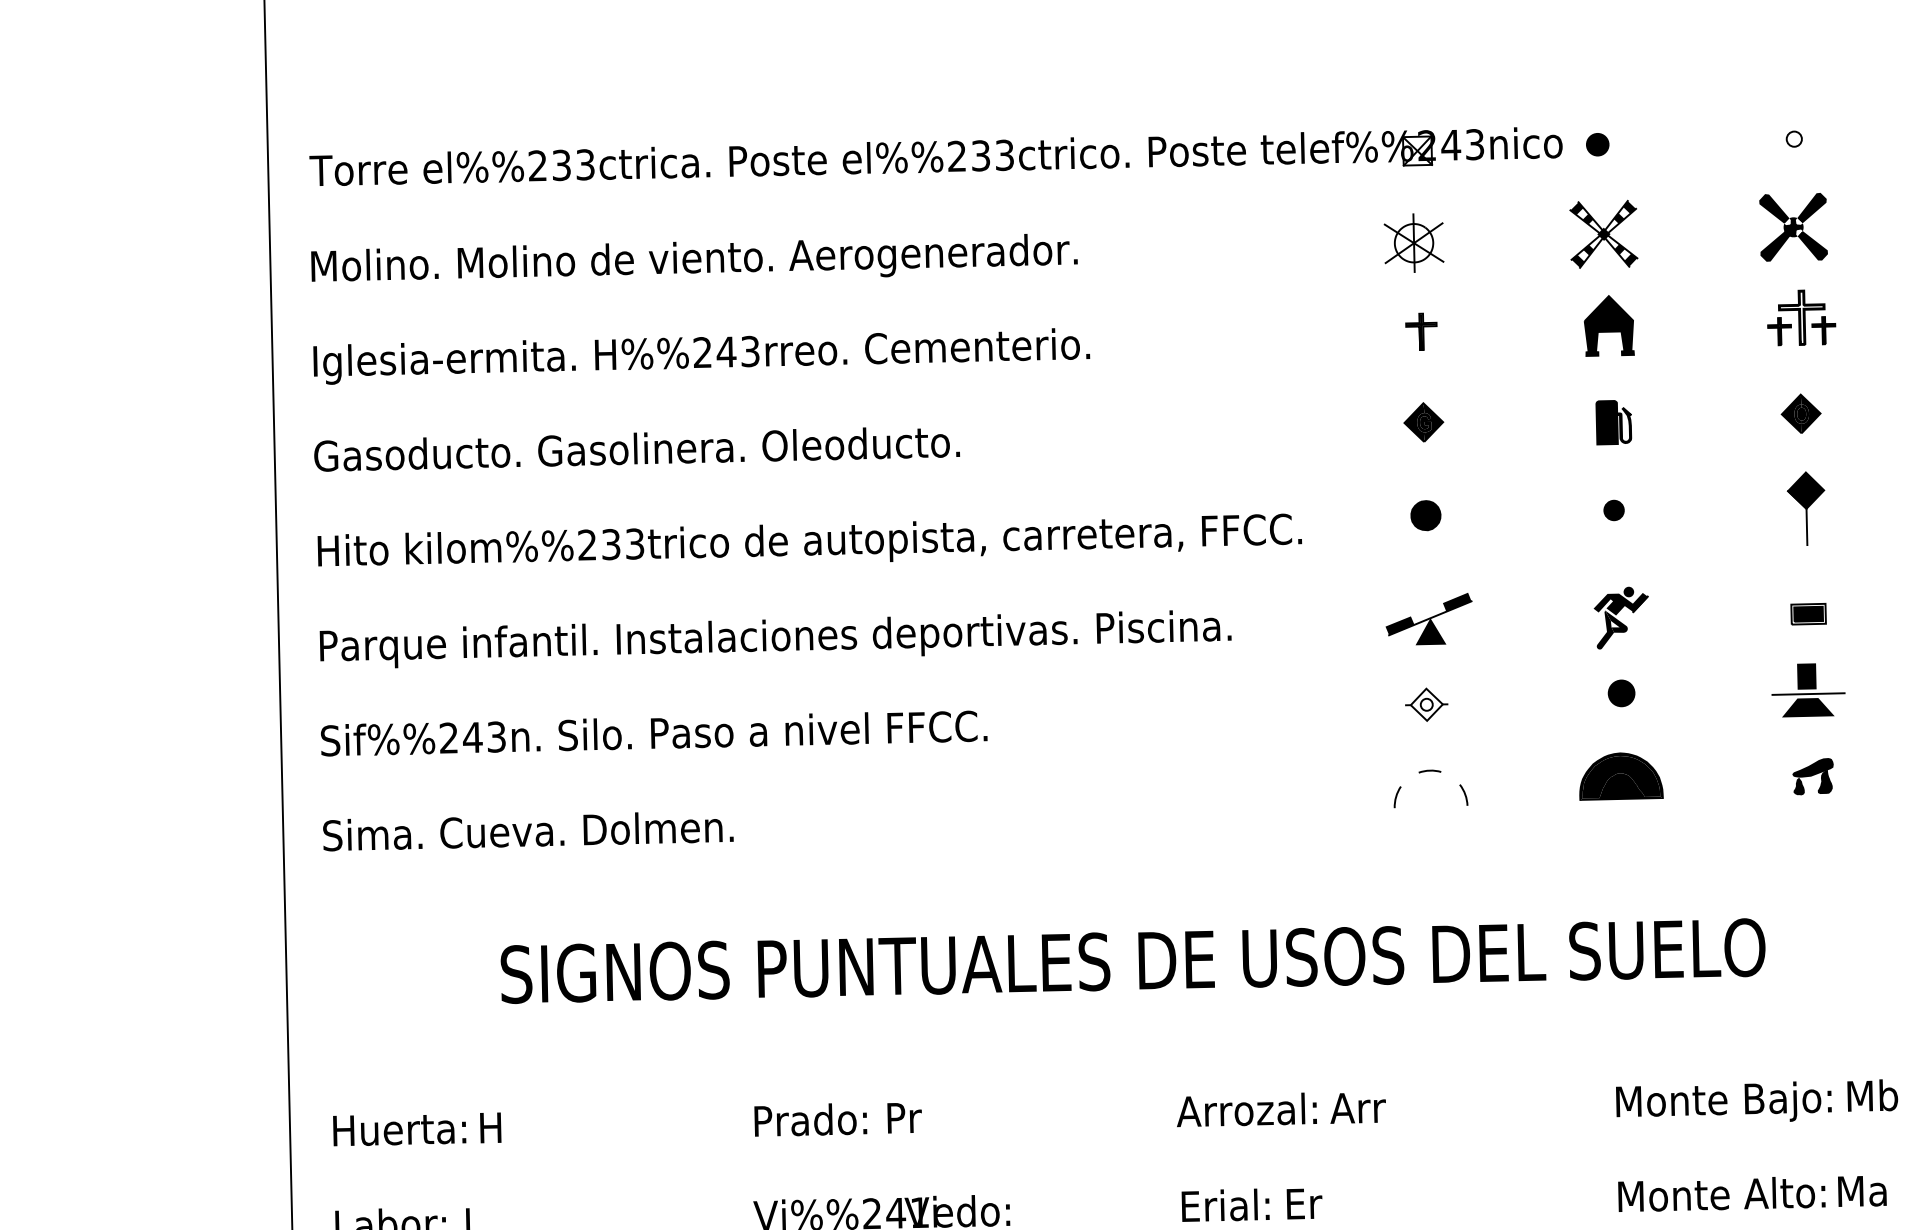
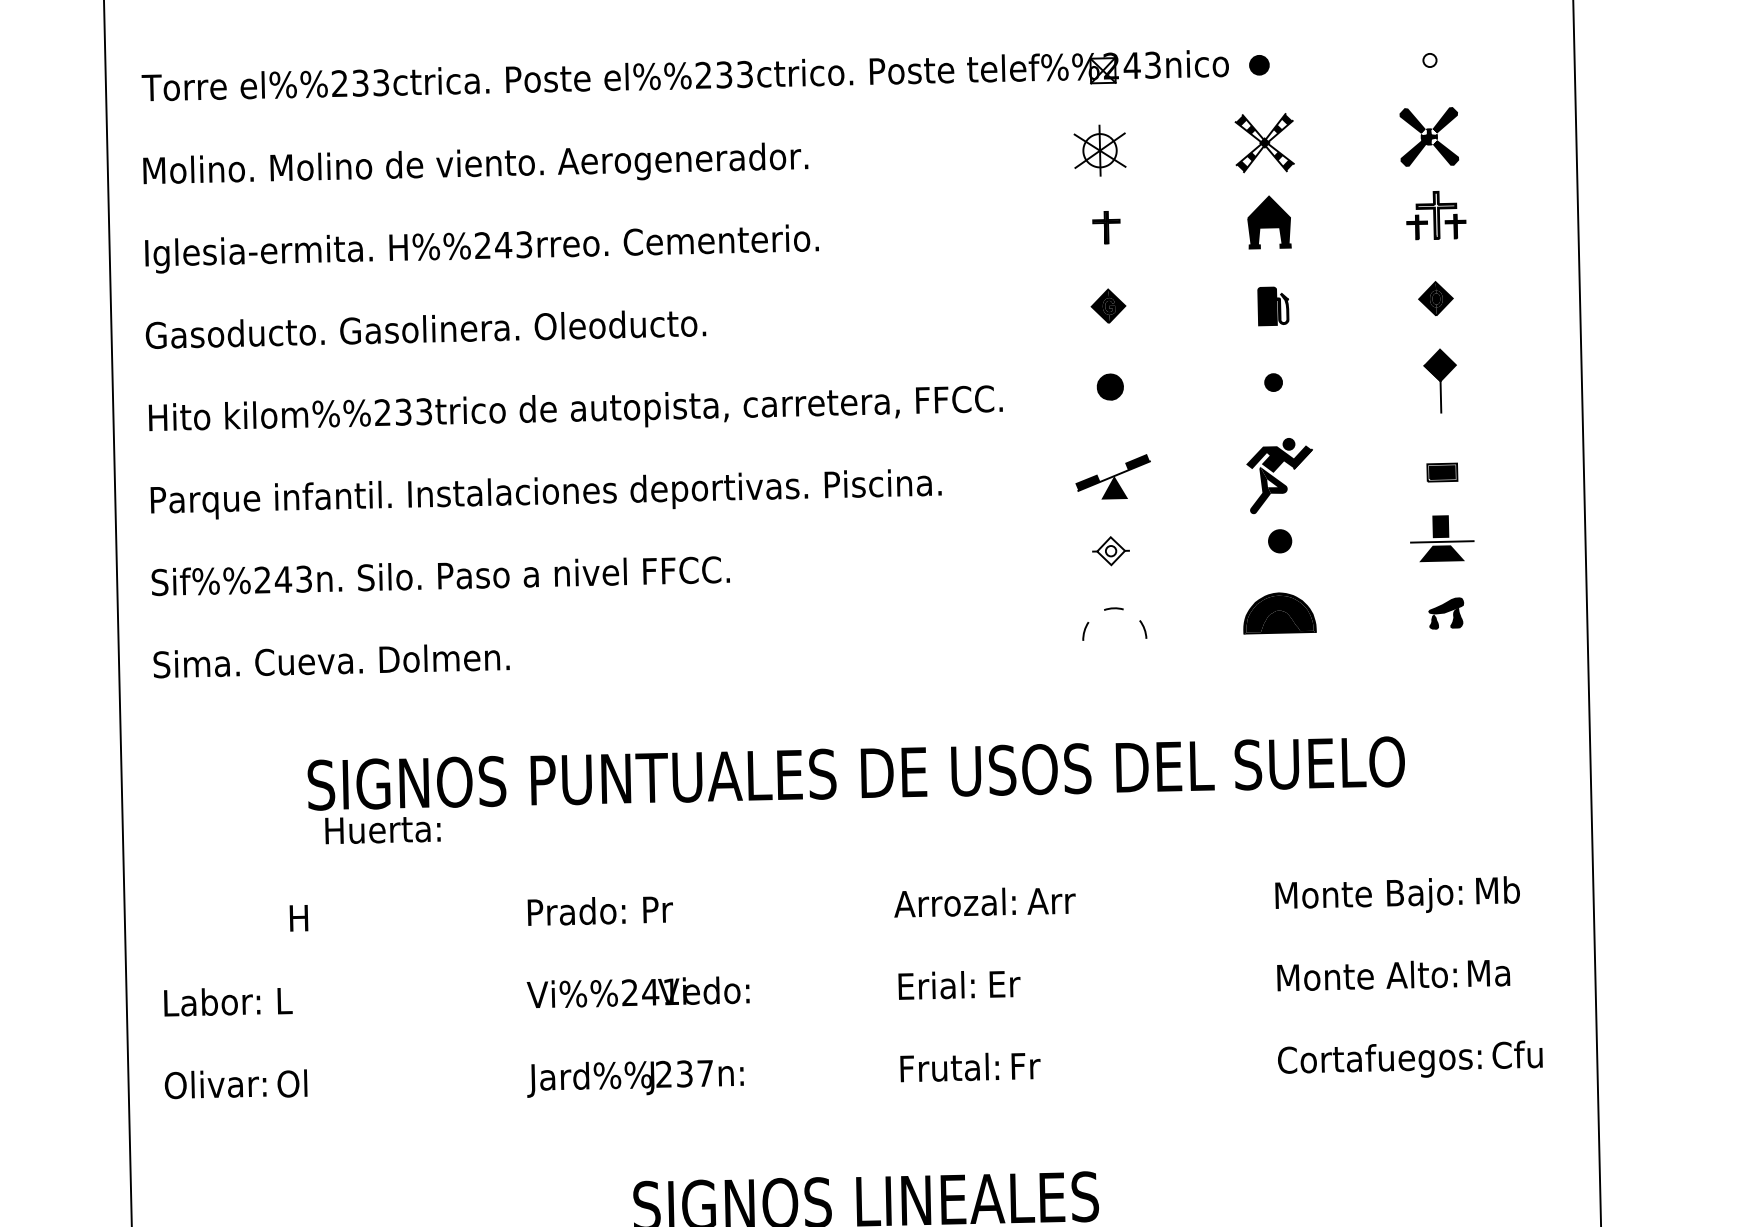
part: (1620, 617) -> (1279, 475), size x1.4
text: (399, 1130) -> (382, 830), moved

